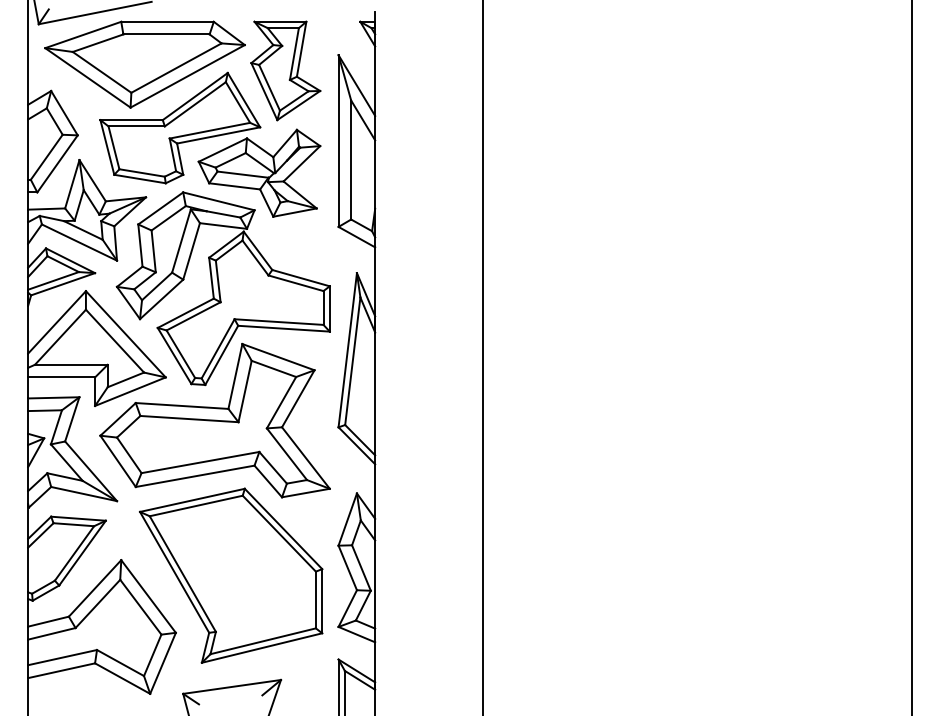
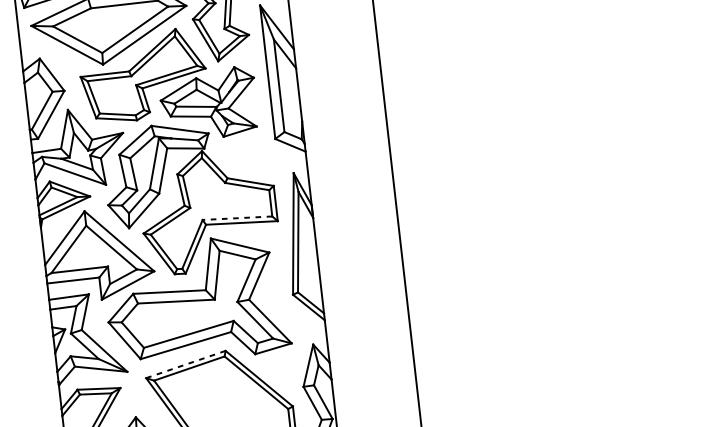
line: (279, 322) -> (237, 218), solid -> dashed
line: (192, 500) -> (185, 364), solid -> dashed

